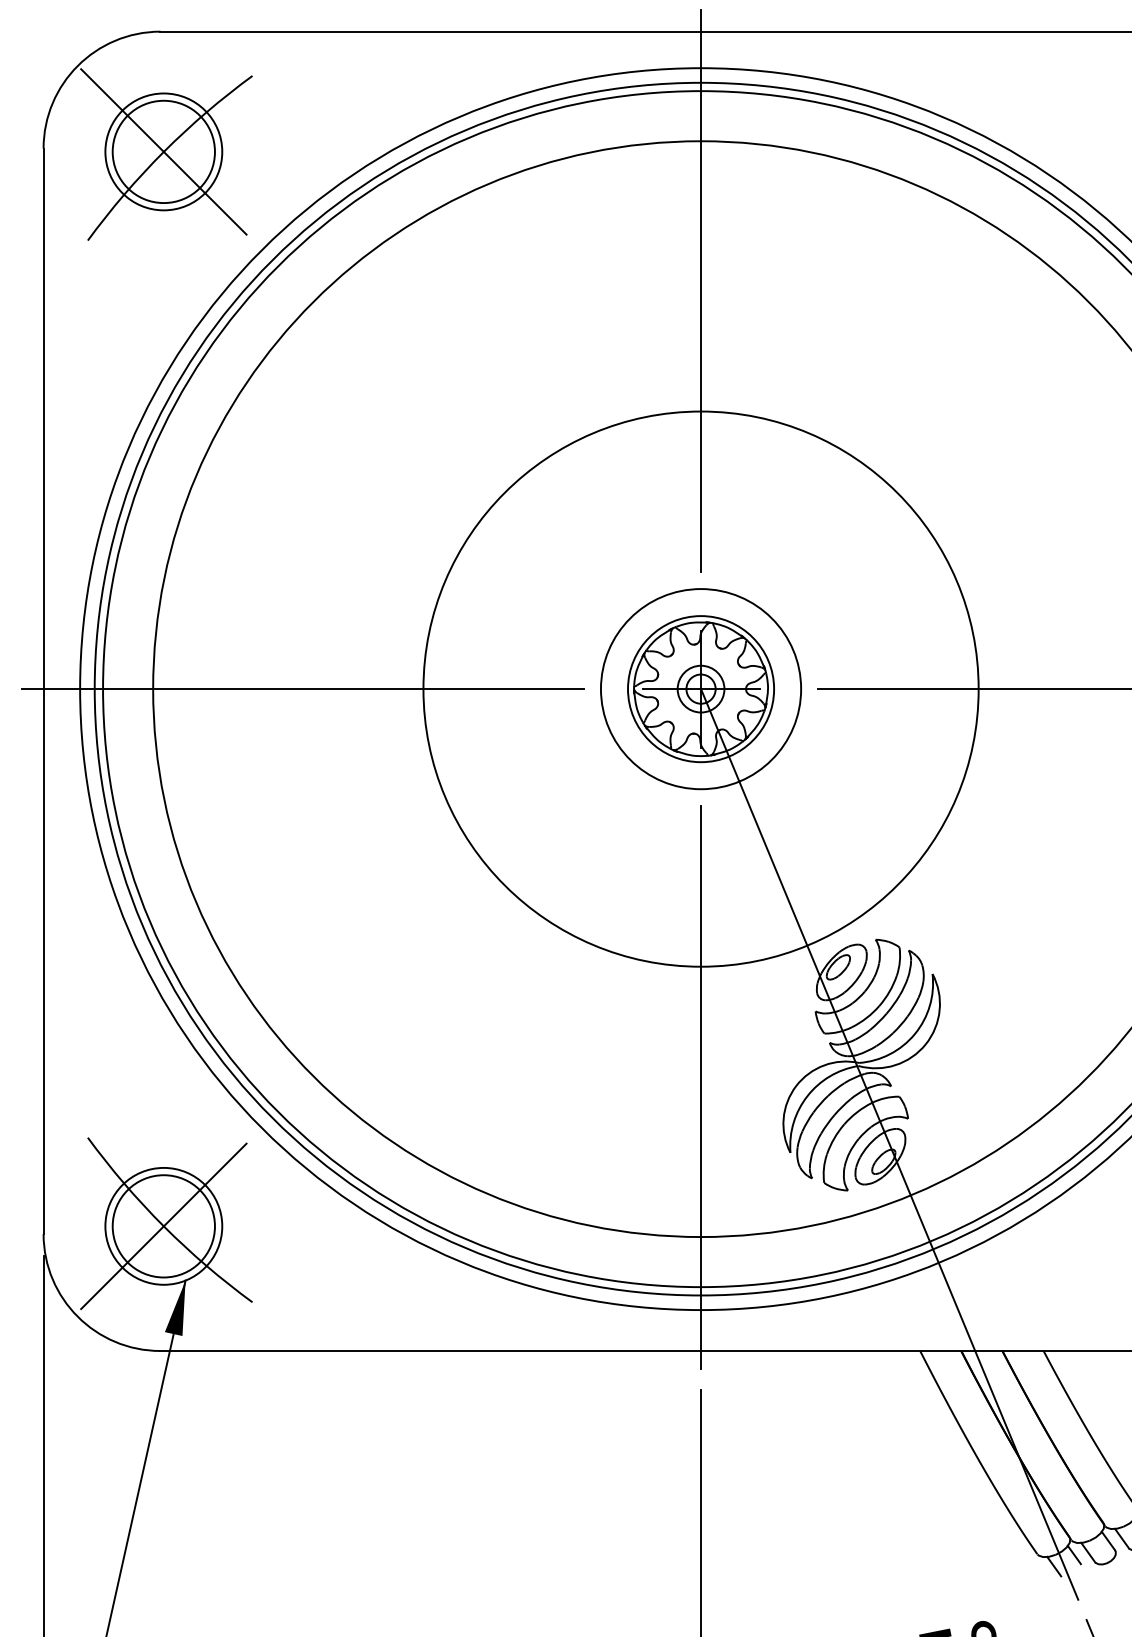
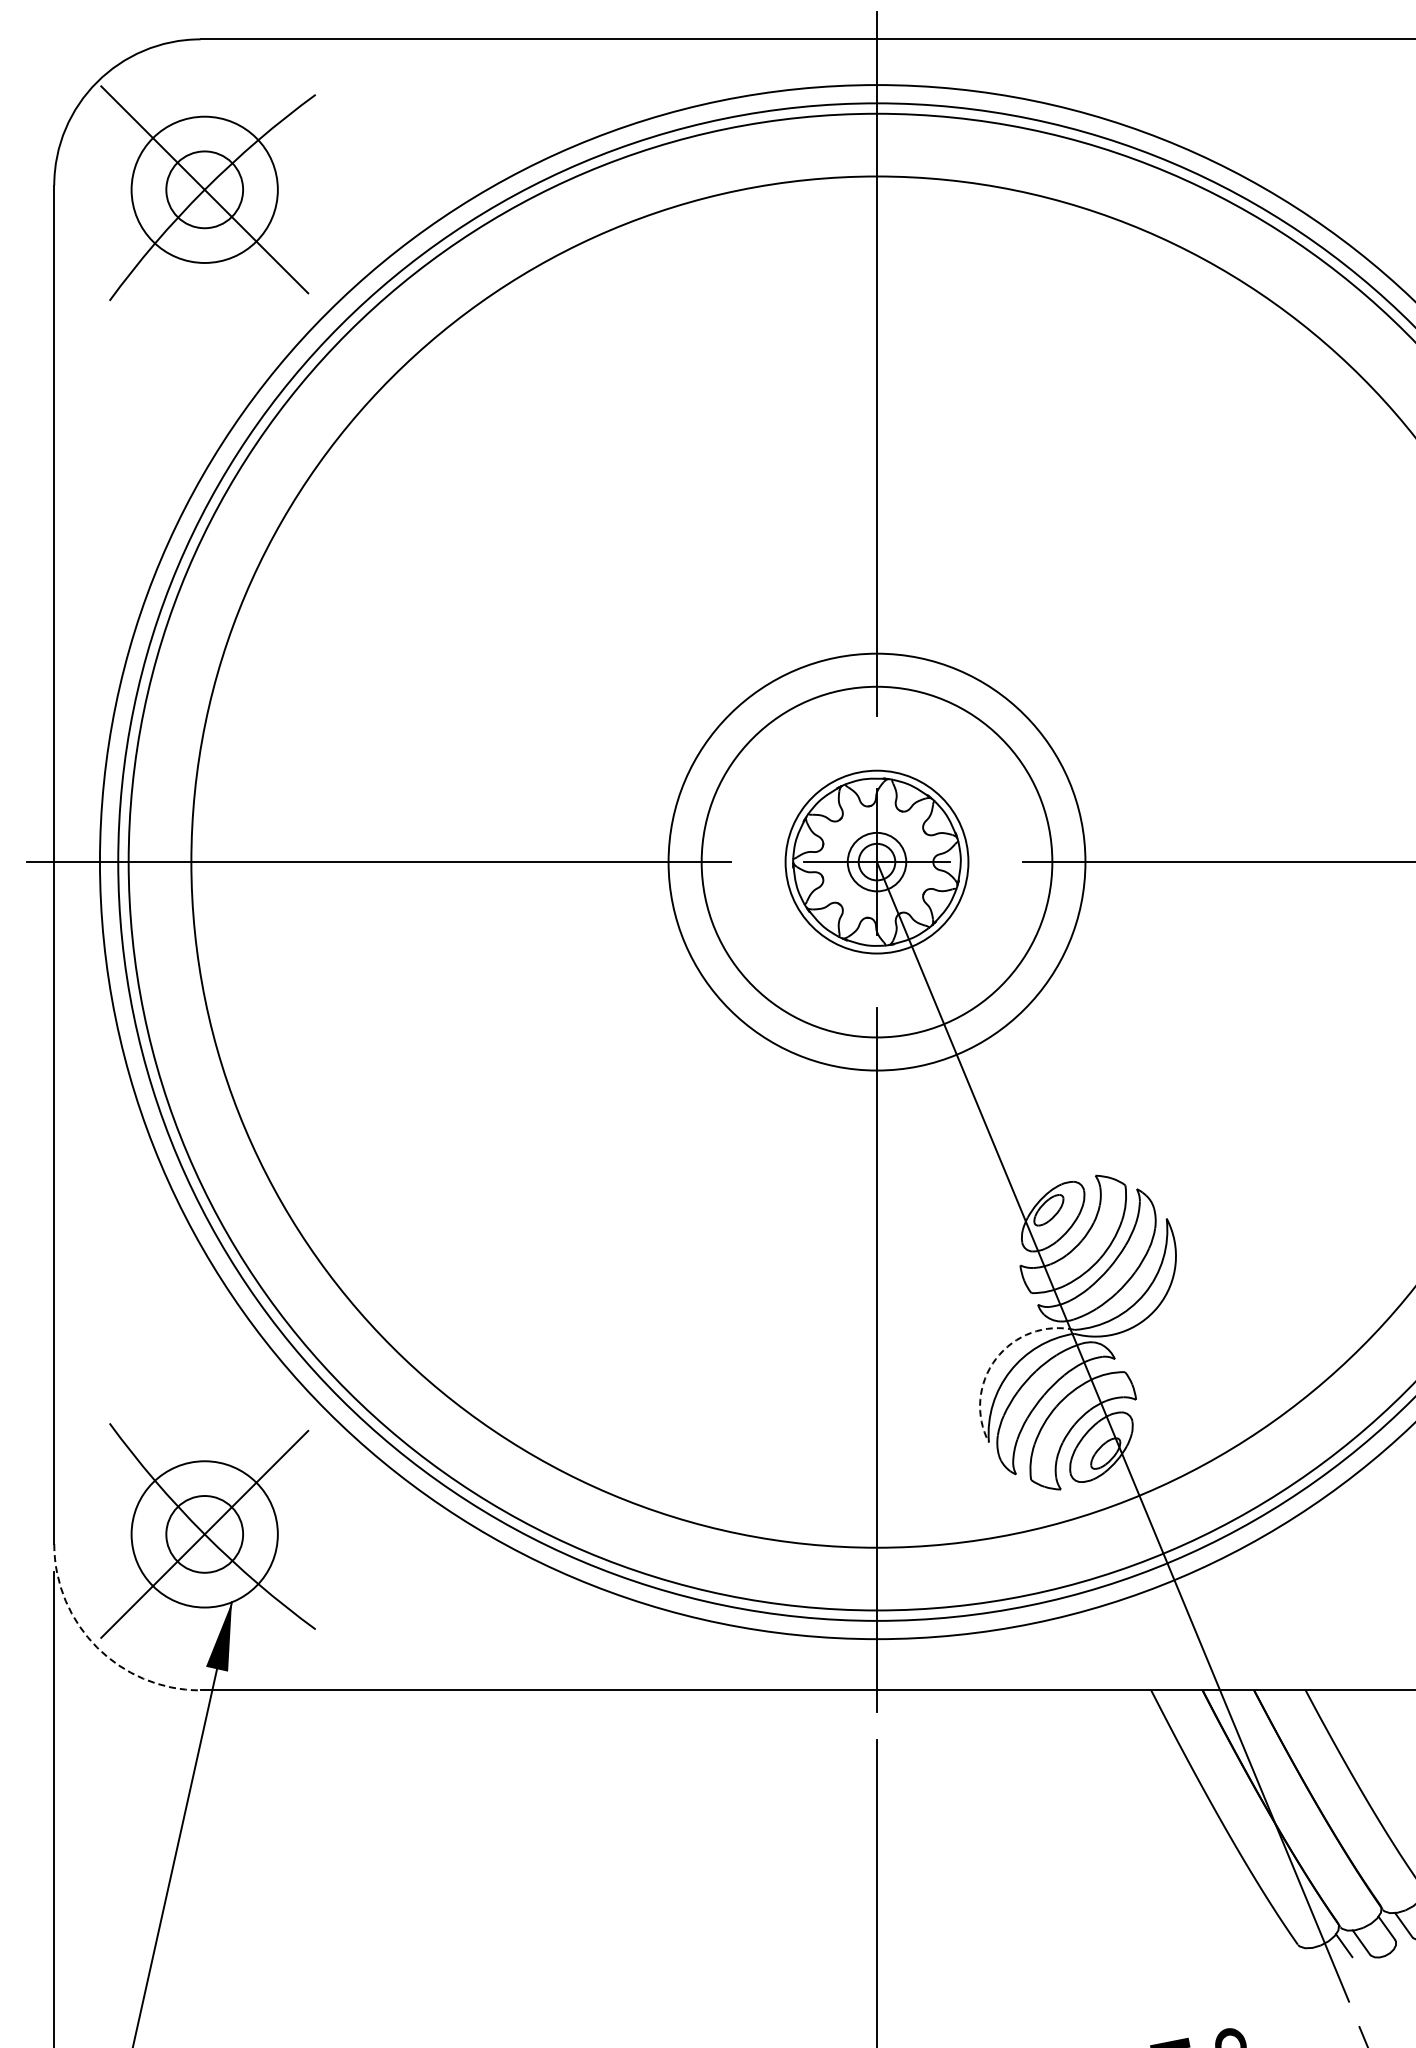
circle: (163, 151) -> (204, 189), size x0.6
circle: (700, 688) -> (876, 861), size x0.6
circle: (700, 688) -> (876, 861), size x1.4
arc: (796, 1085) -> (996, 1358), solid -> dashed
circle: (163, 1226) -> (204, 1534), size x0.6
arc: (78, 1316) -> (97, 1647), solid -> dashed
line: (1053, 1566) -> (1318, 1960), removed

